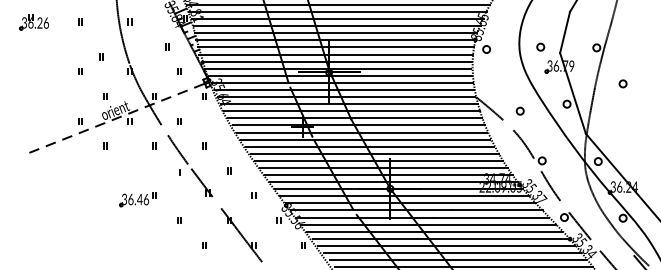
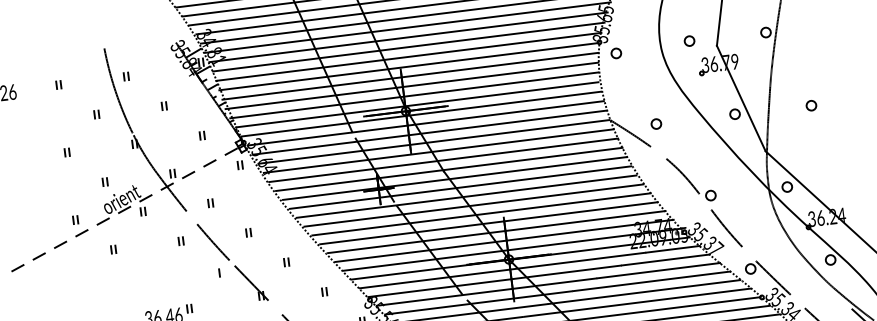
part: (167, 46) -> (163, 105), moved
part: (101, 56) -> (97, 113), moved
circle: (622, 83) -> (810, 105), moved
circle: (519, 110) -> (655, 123), moved

